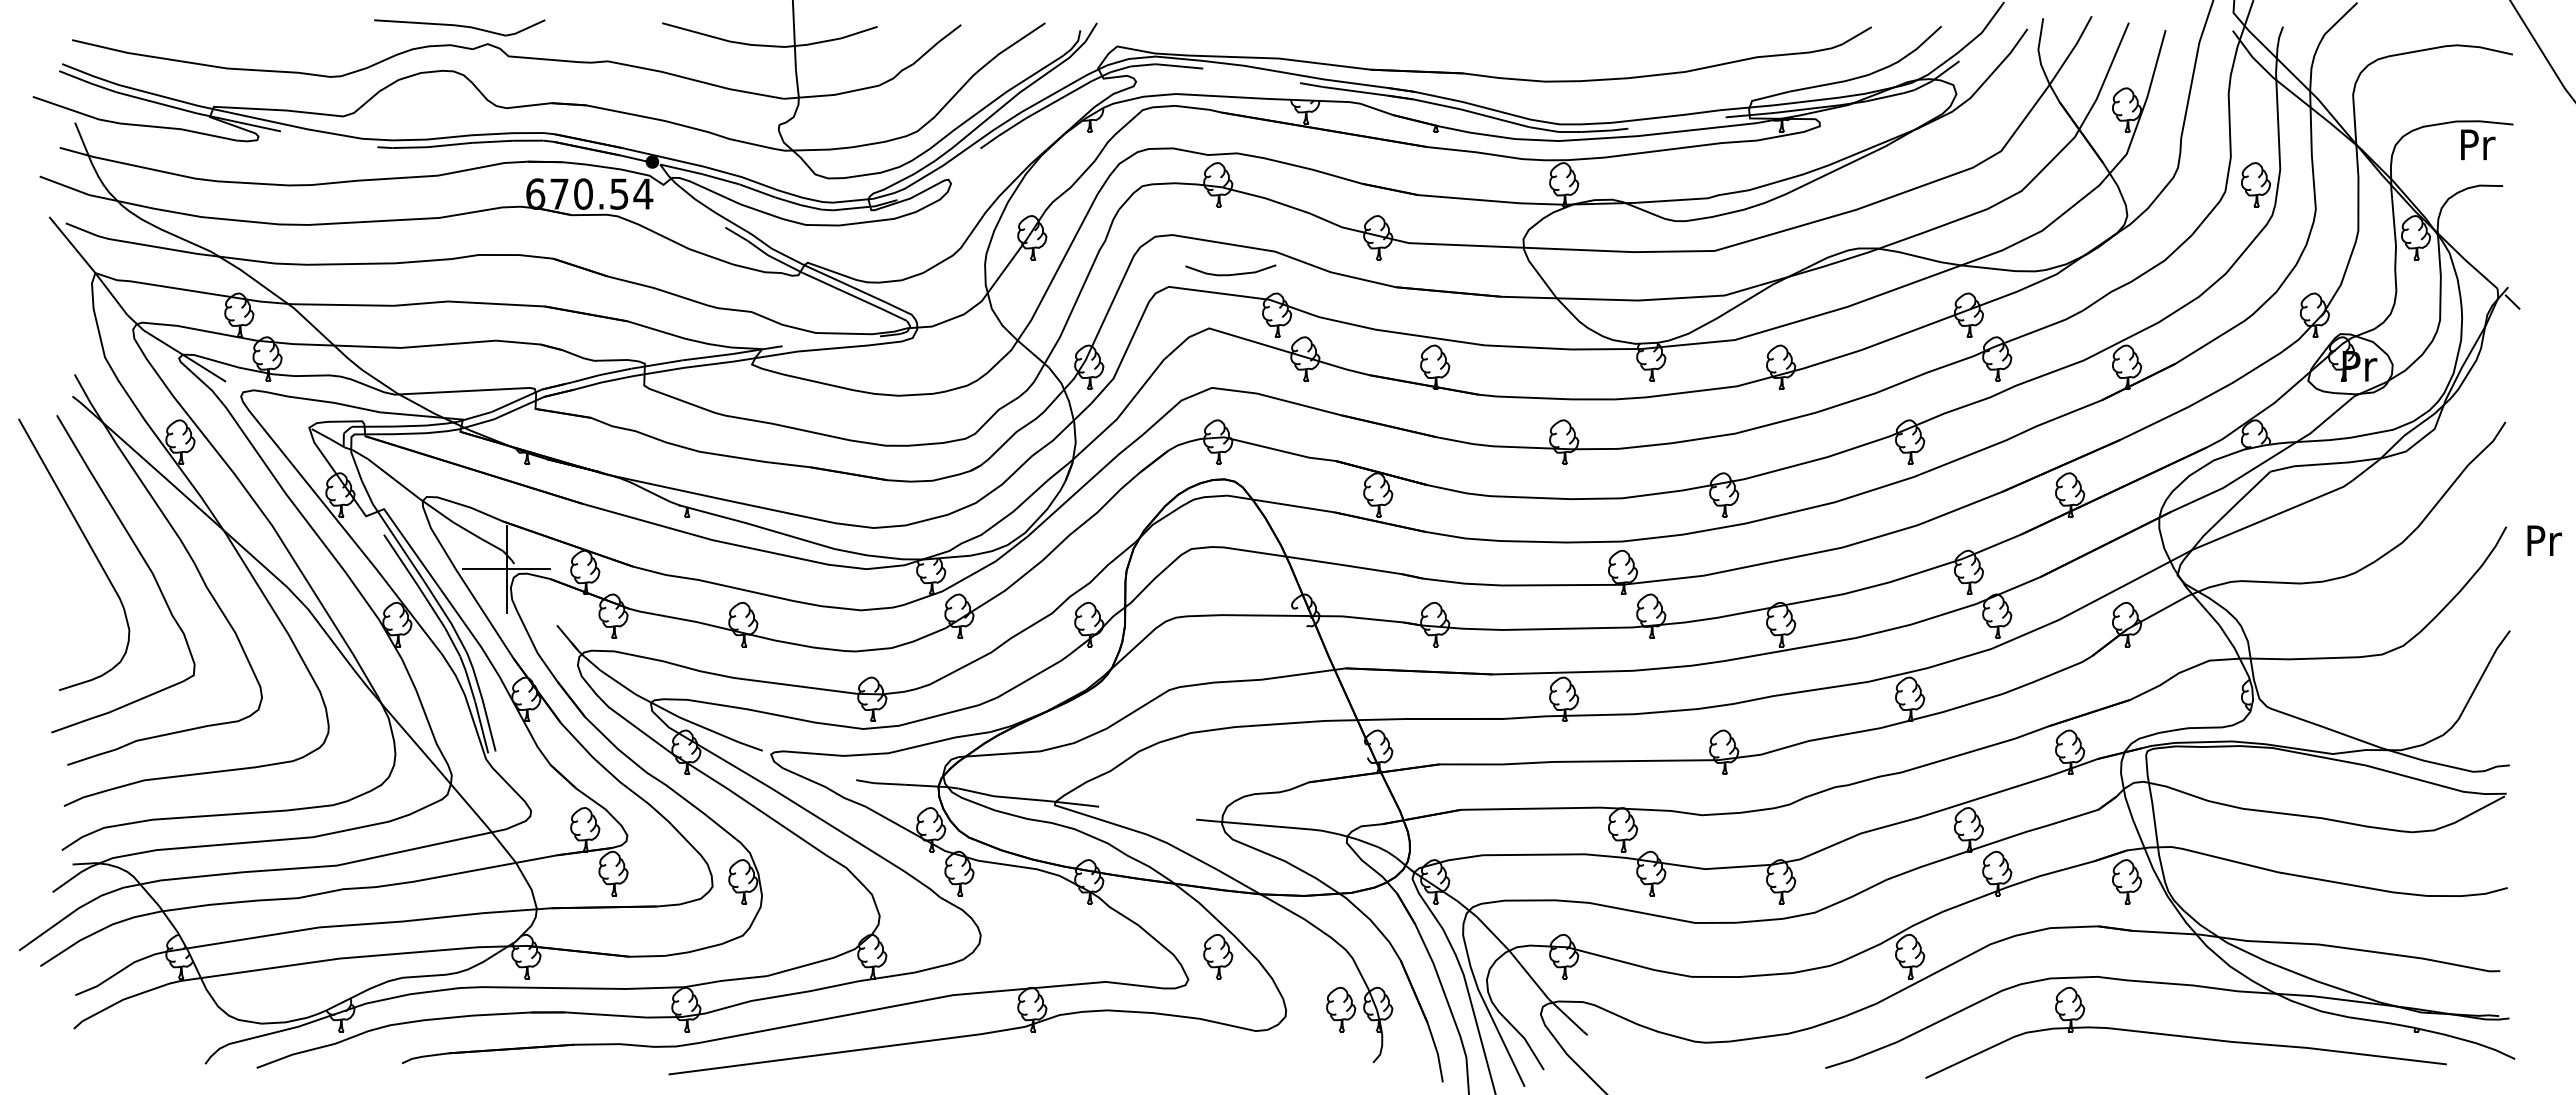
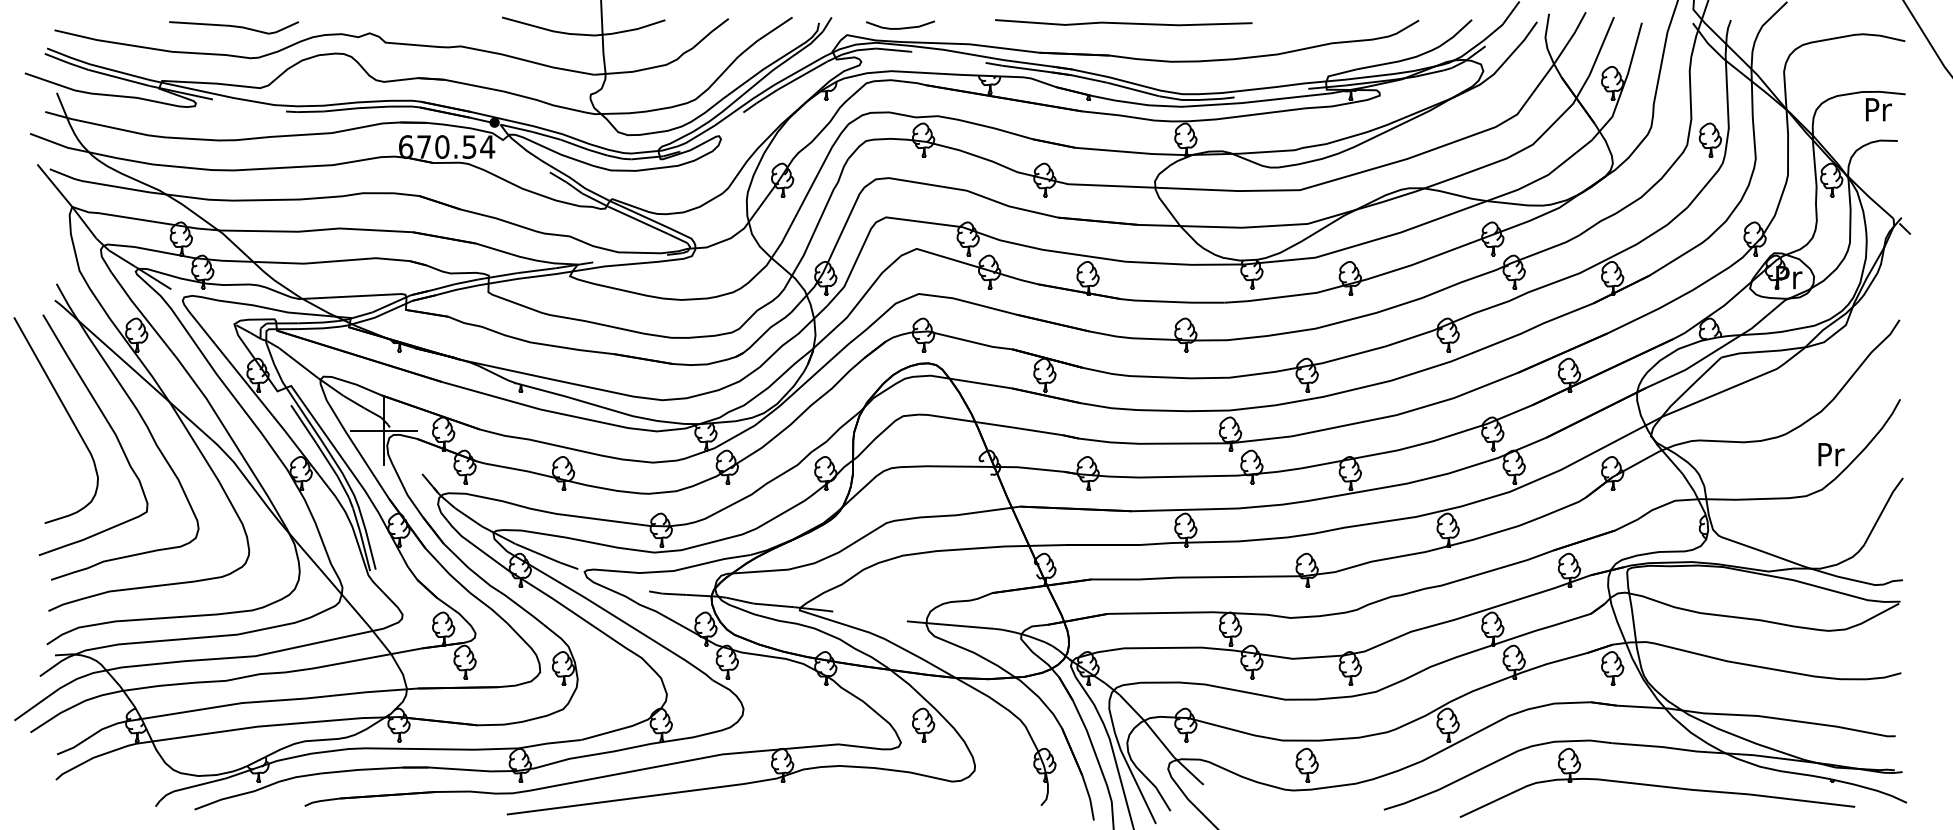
curve: (459, 26) -> (233, 26), moved
line: (1481, 30) -> (1123, 23), added
curve: (1230, 274) -> (900, 28), moved
text: (2544, 540) -> (1831, 454), moved
part: (1341, 1009) -> (1307, 765), moved

